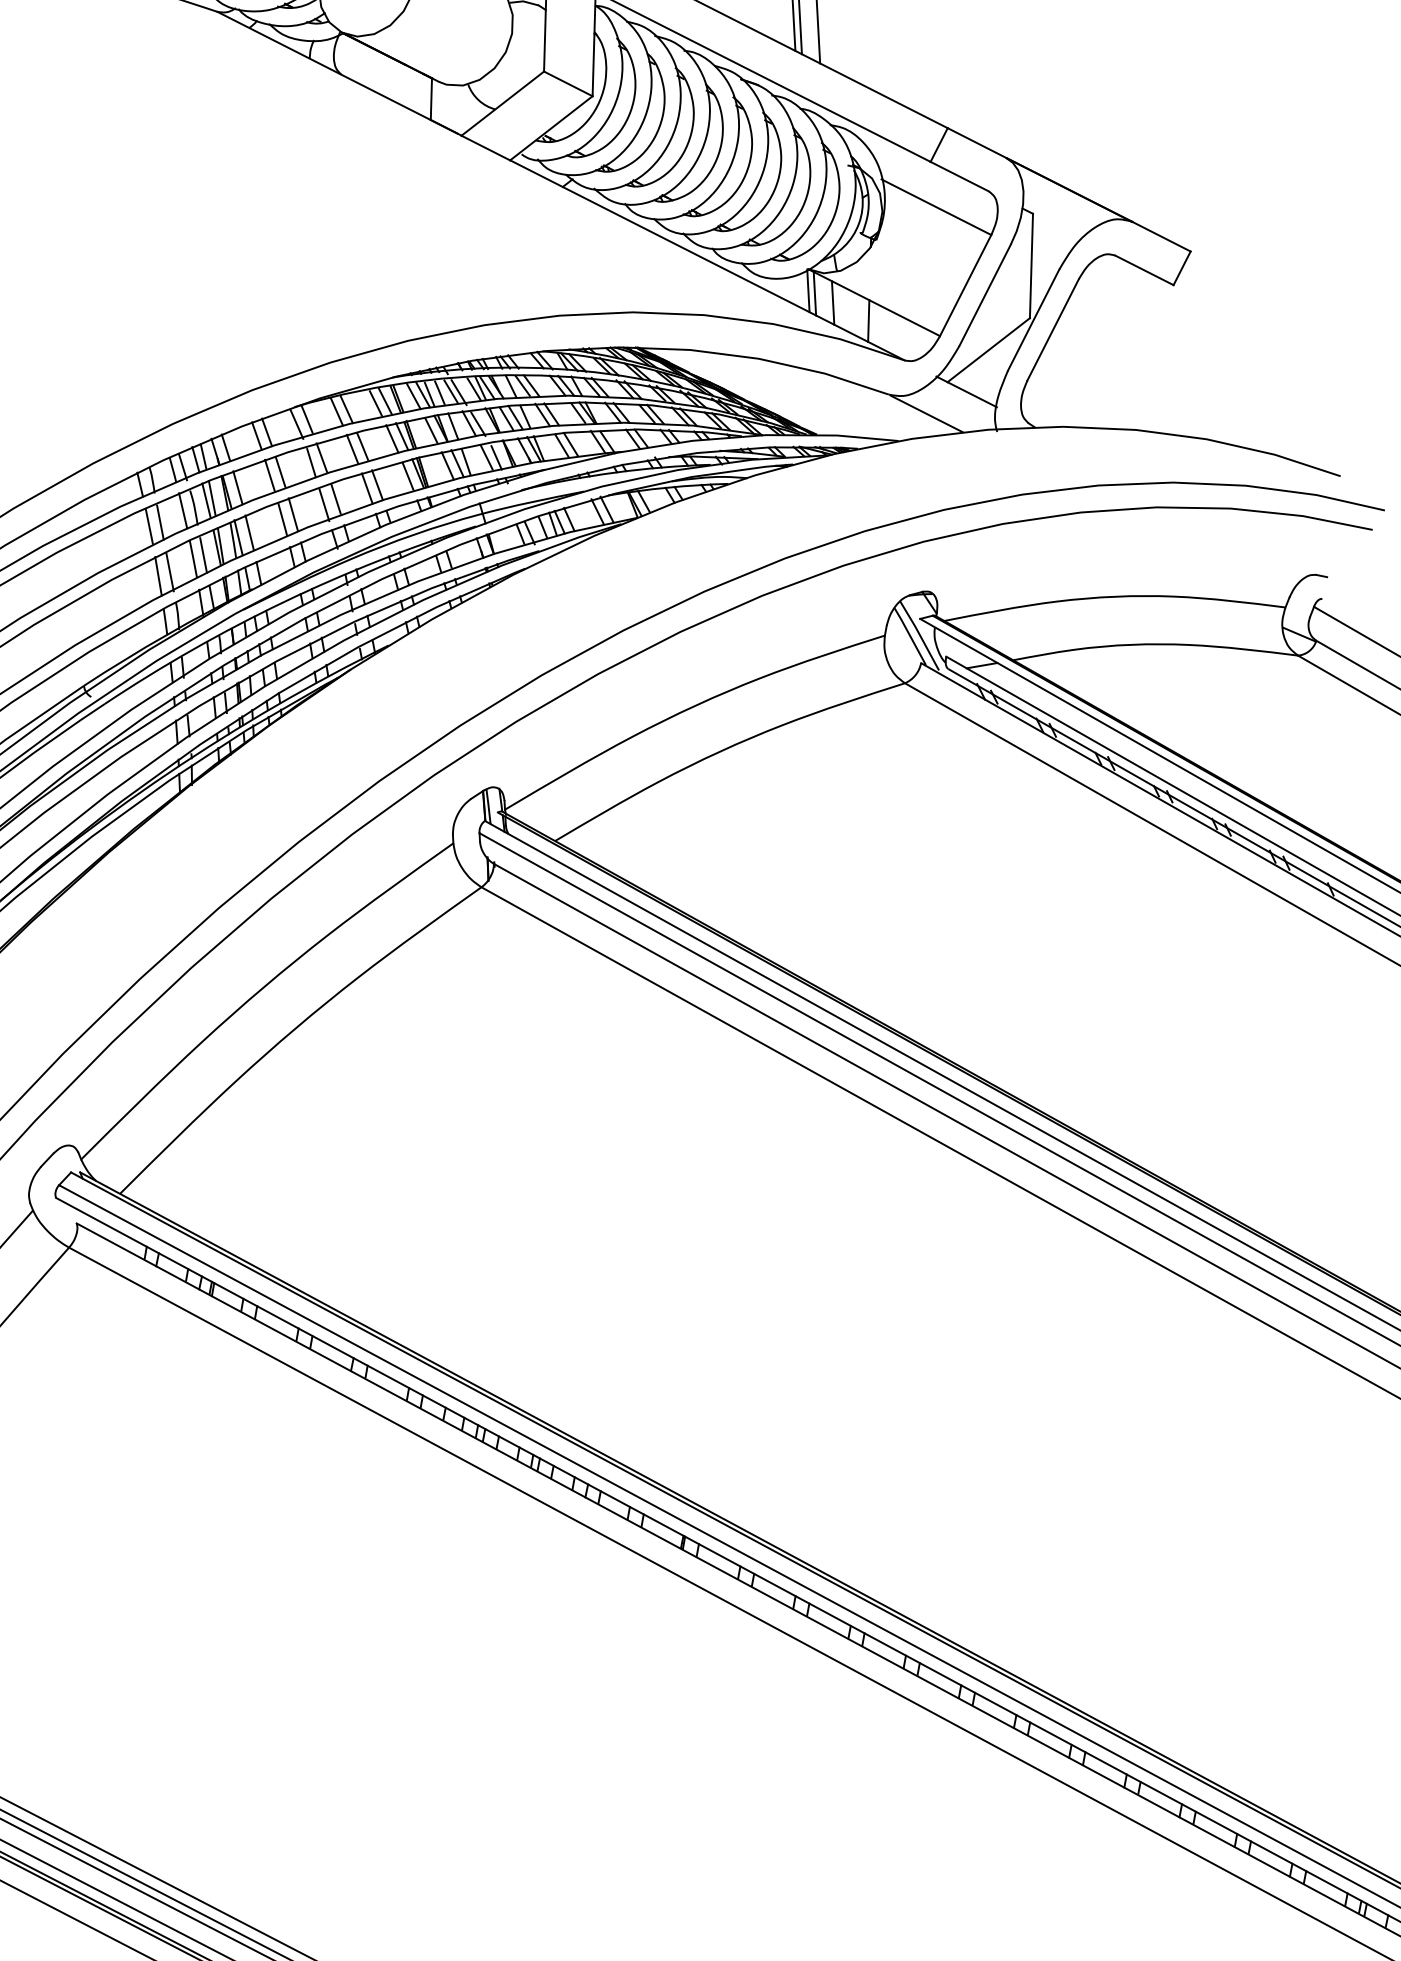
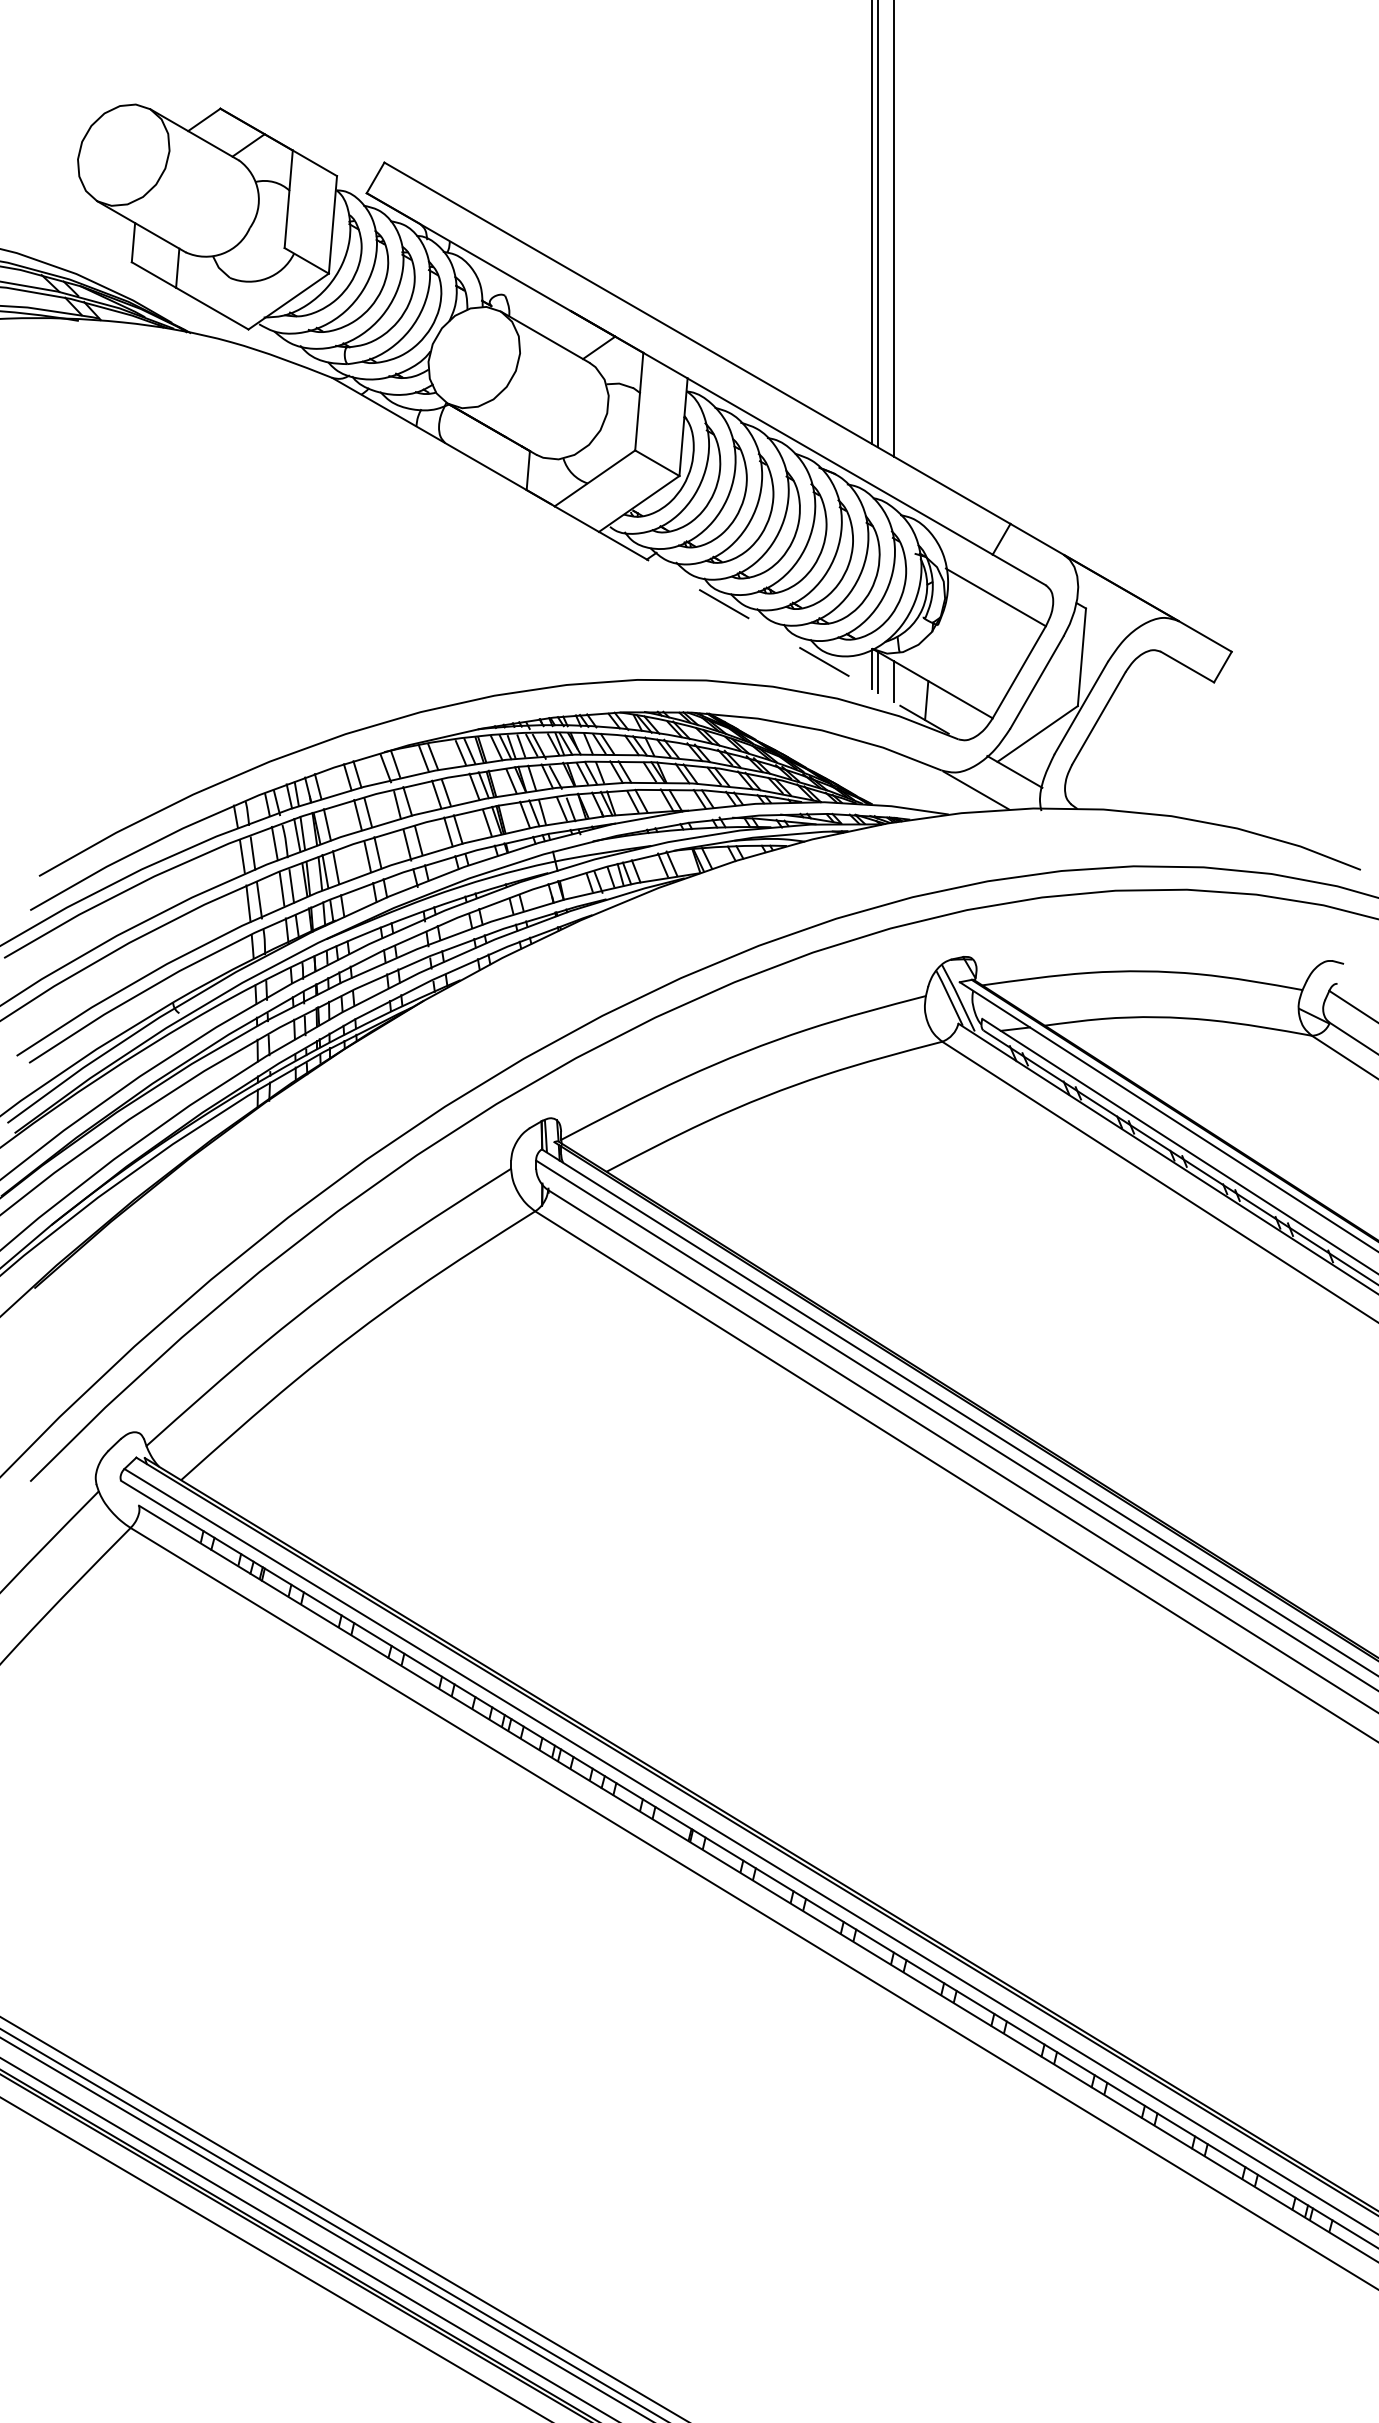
line: (708, 260) -> (779, 635), solid -> dashed

